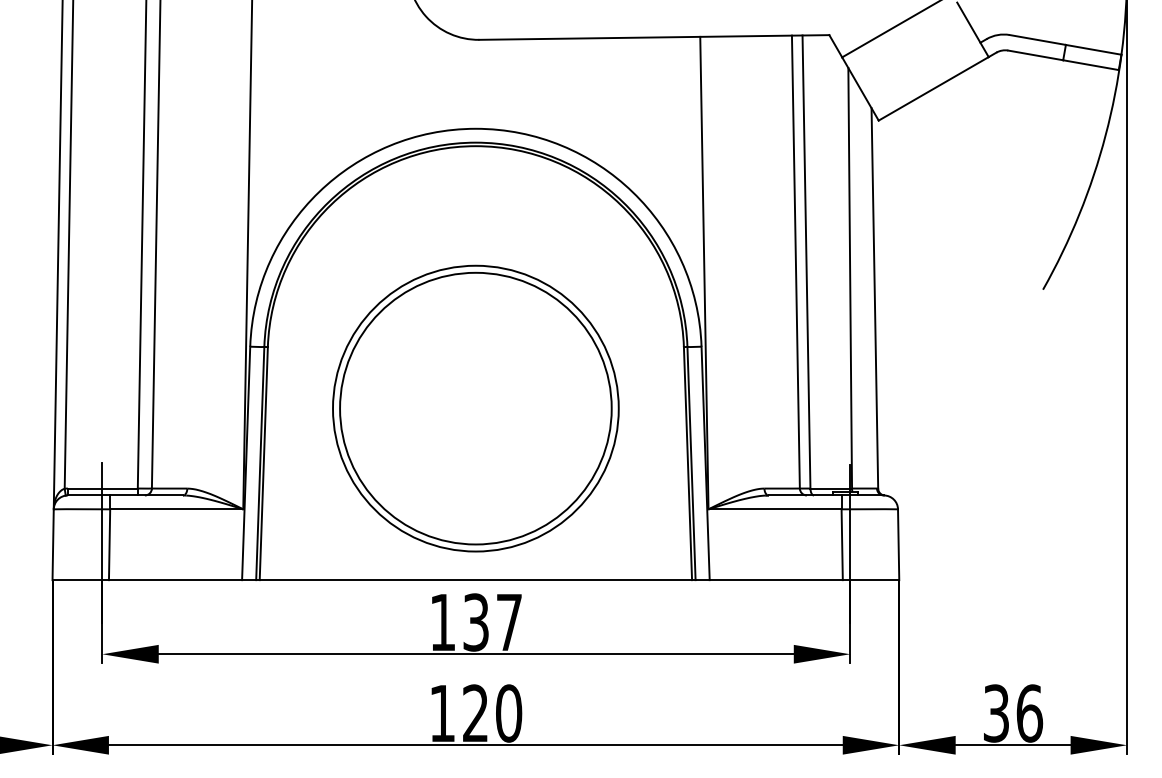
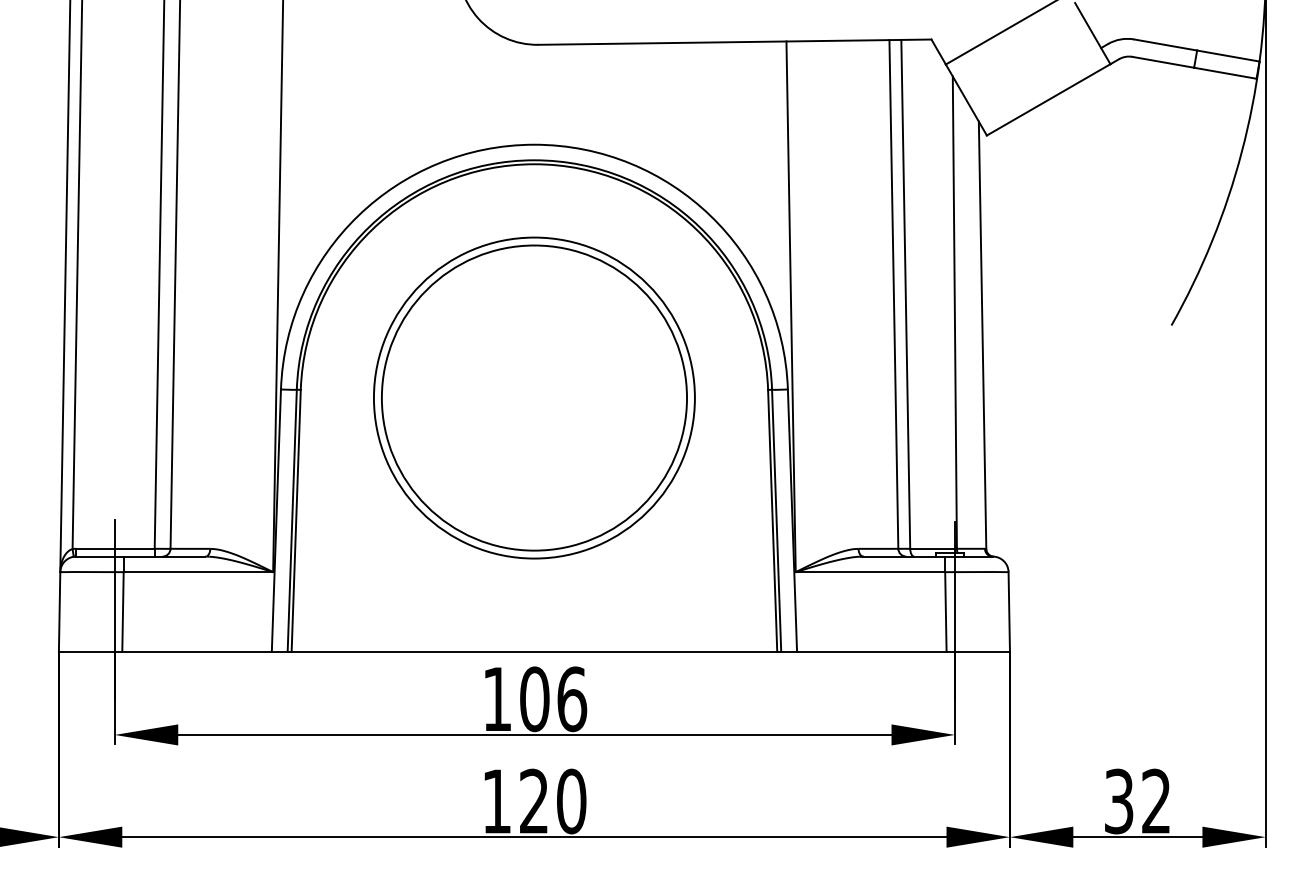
part: (475, 408) -> (534, 397), moved
text: (492, 622) -> (553, 699), 137 -> 106
text: (1029, 713) -> (1156, 801), 36 -> 32

